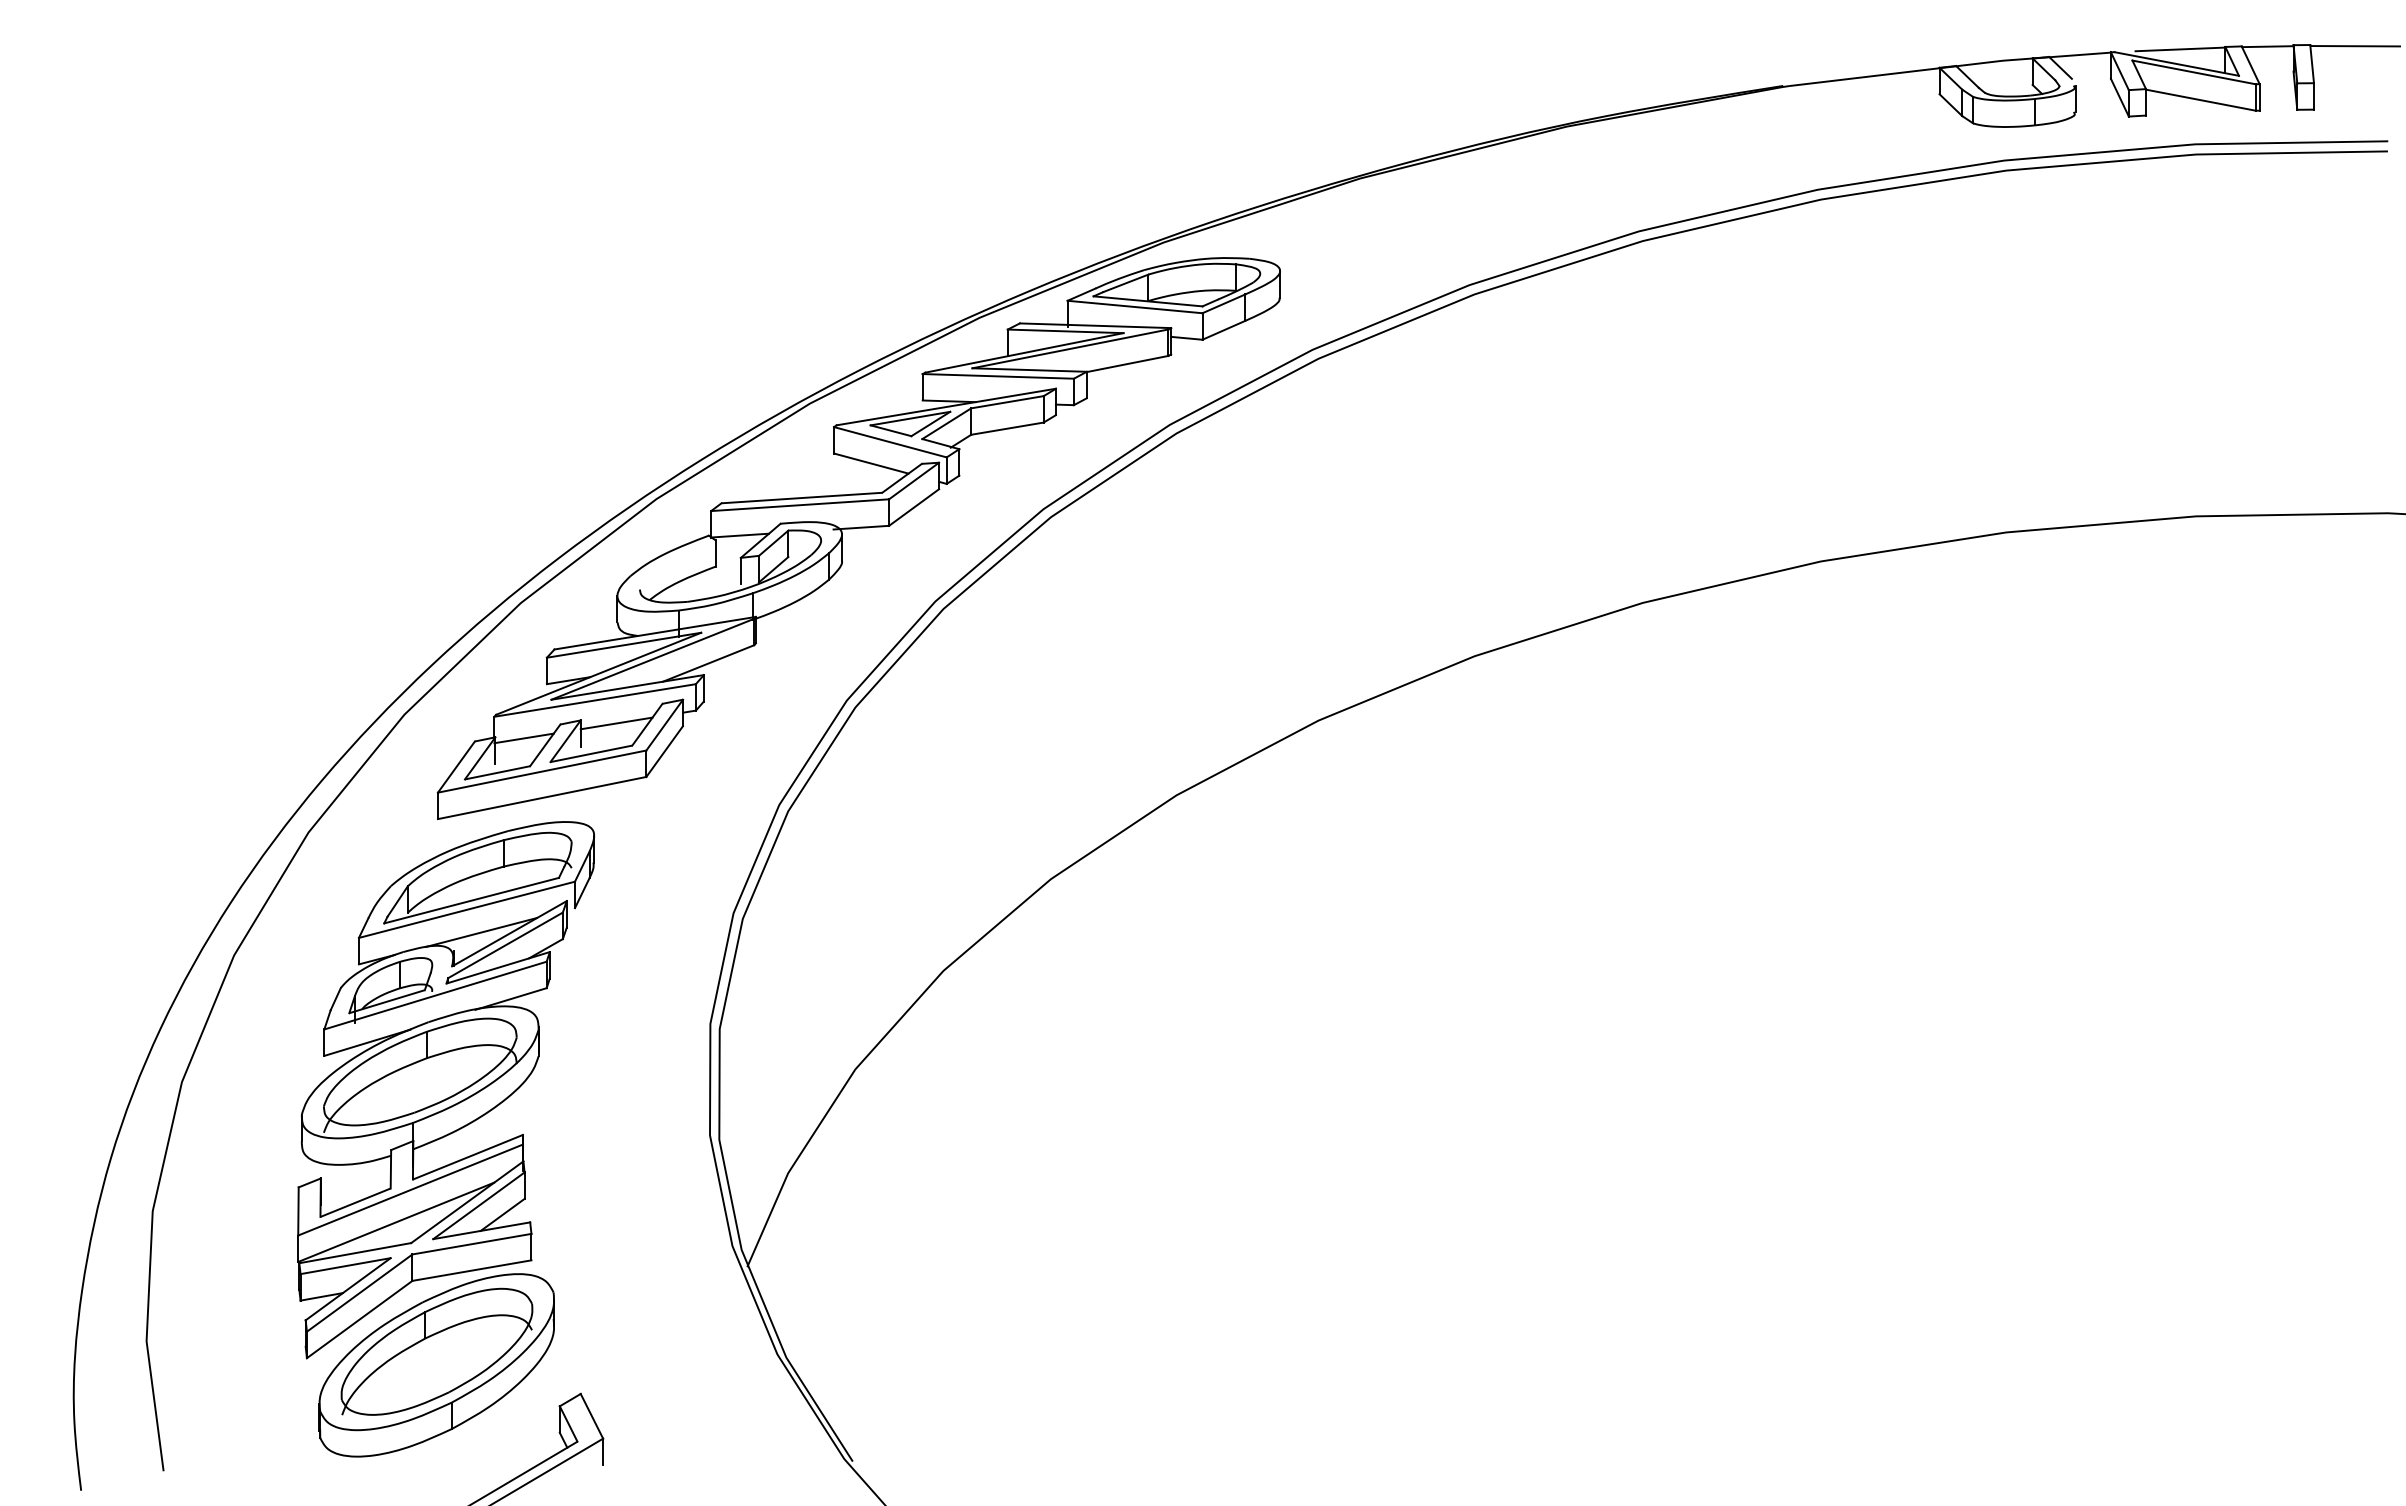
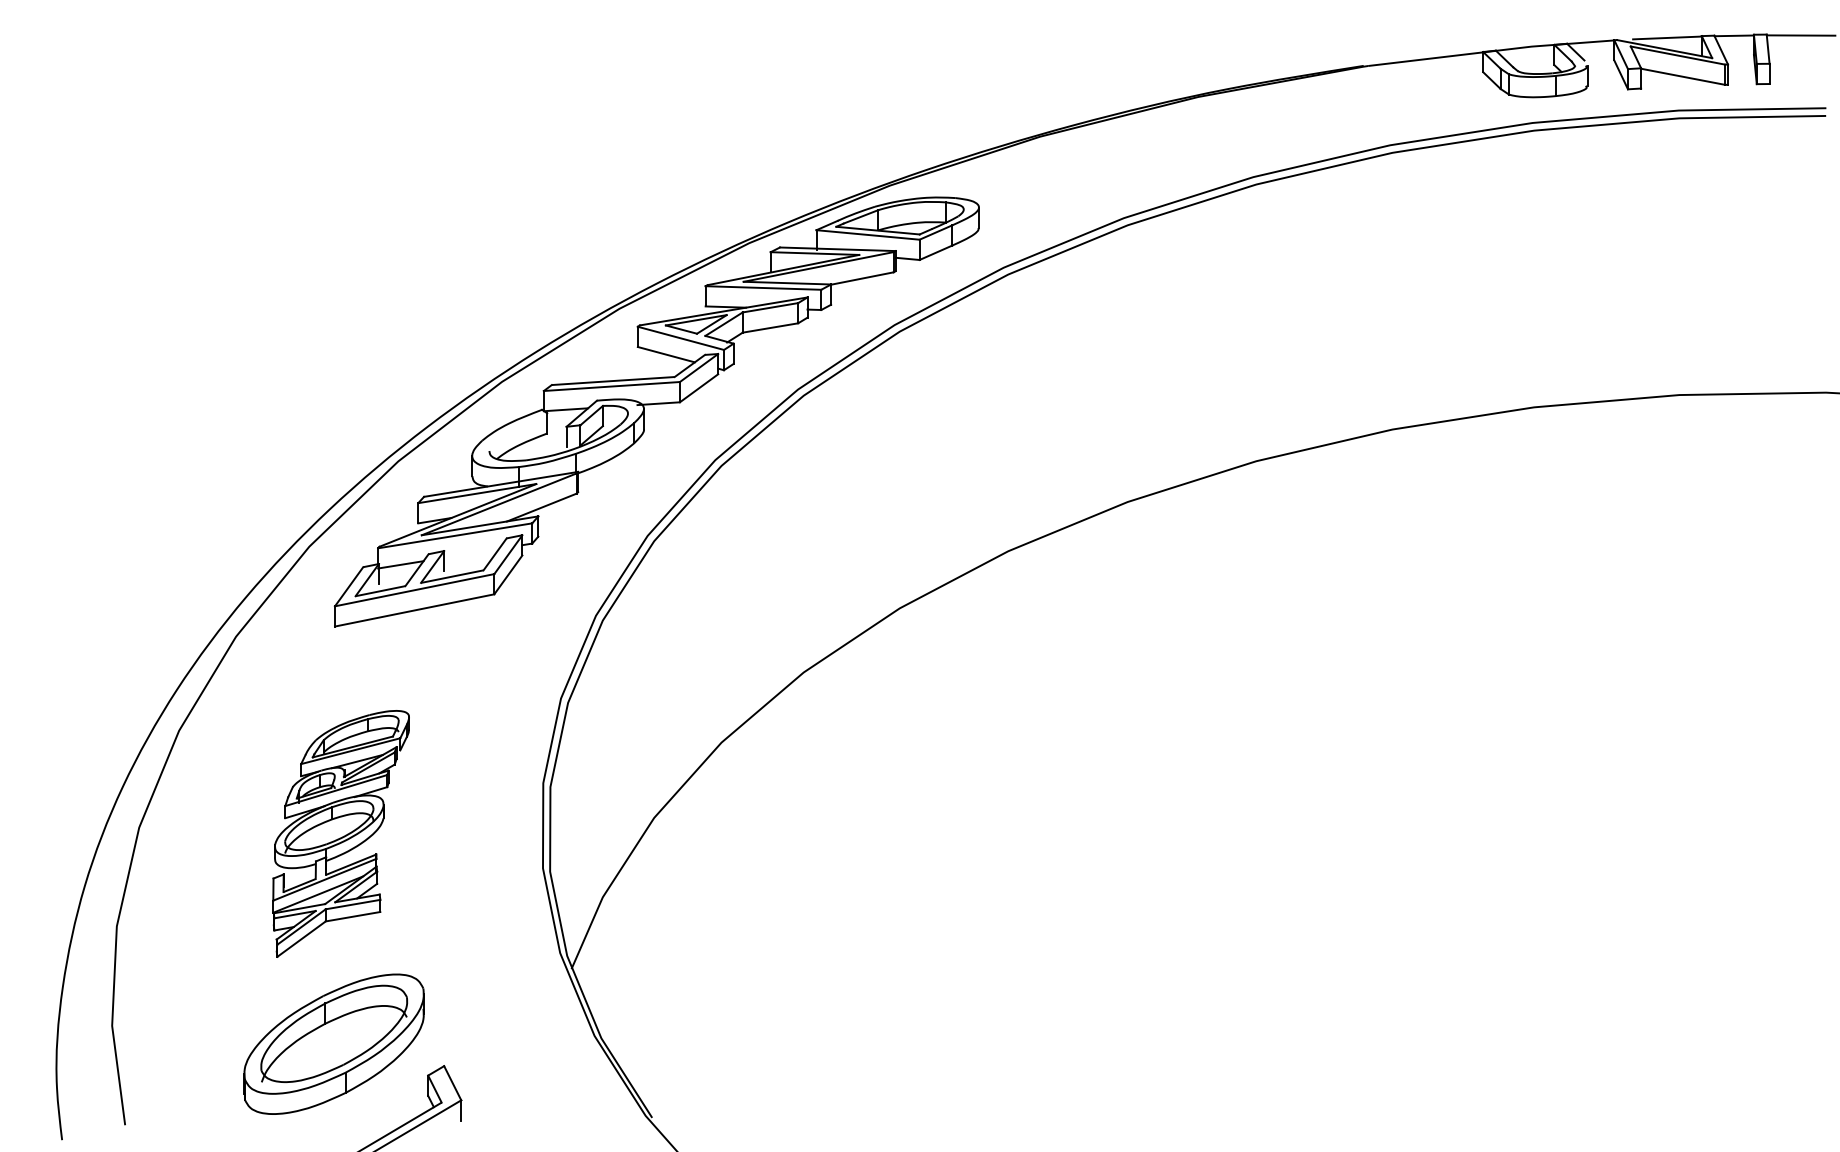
line: (616, 723) -> (471, 553), removed
part: (445, 1090) -> (340, 834), size x0.6

